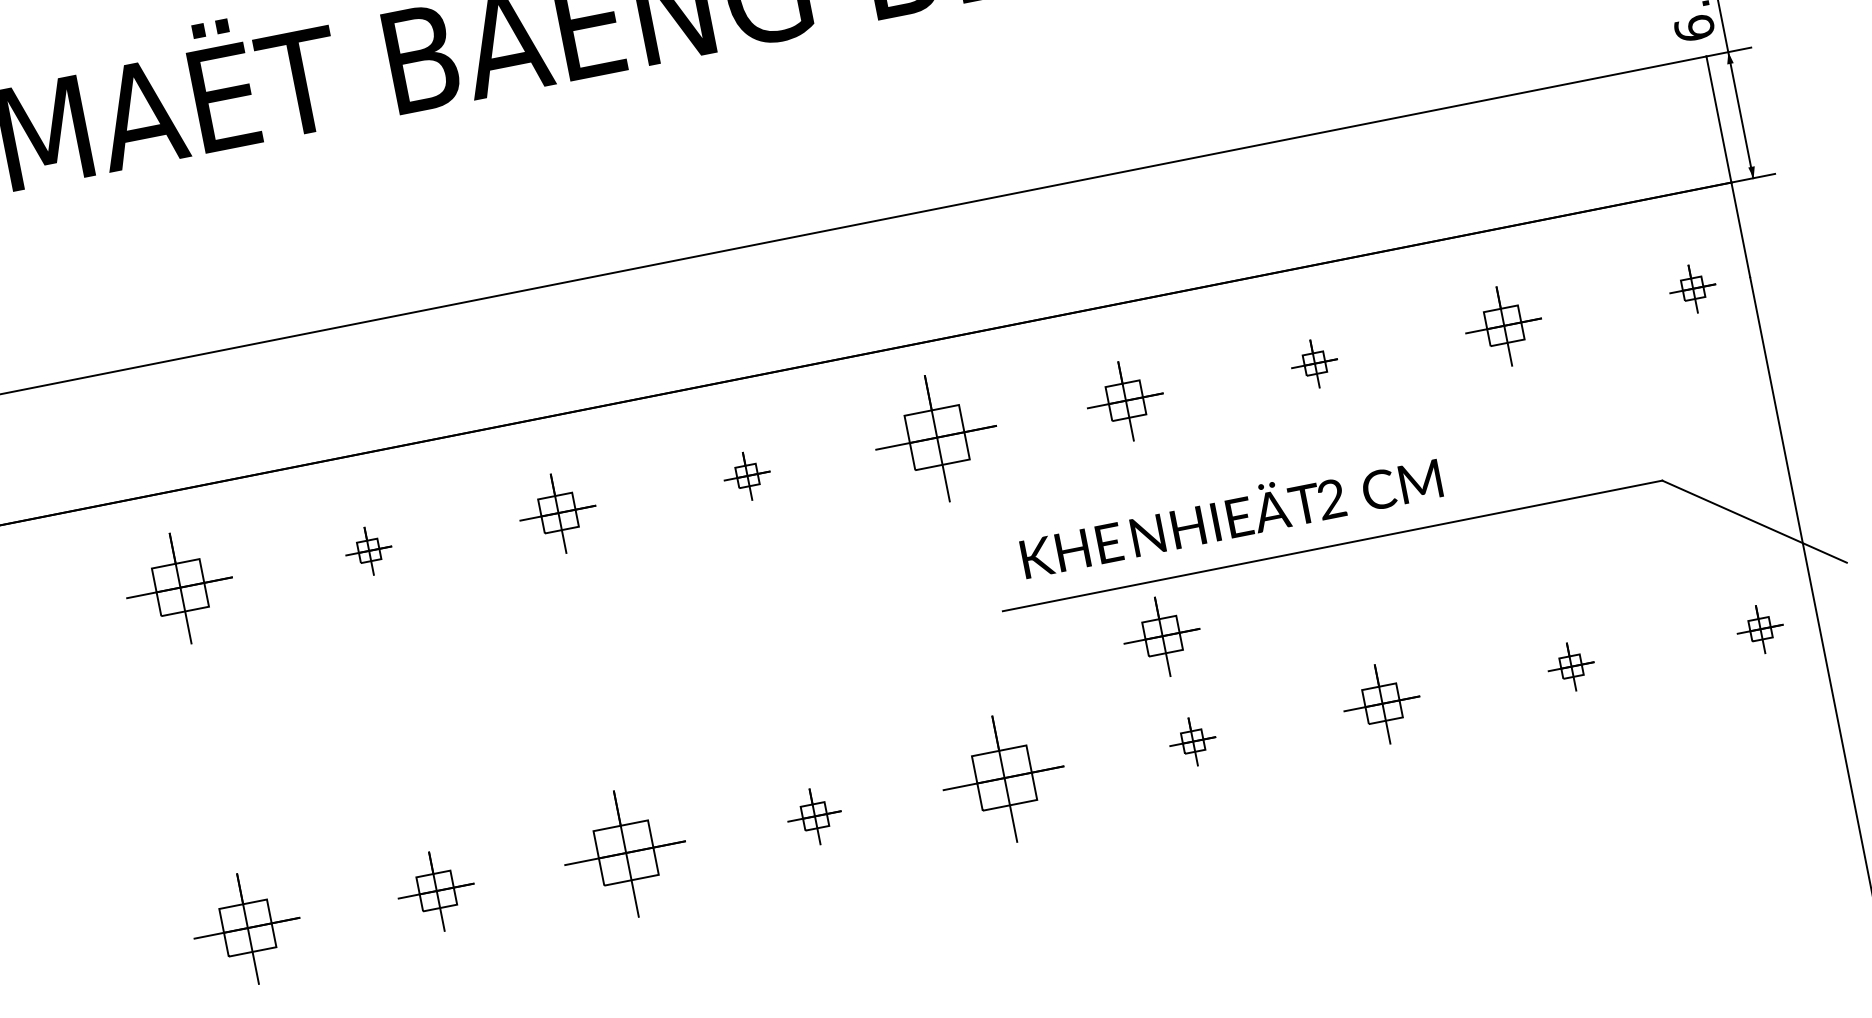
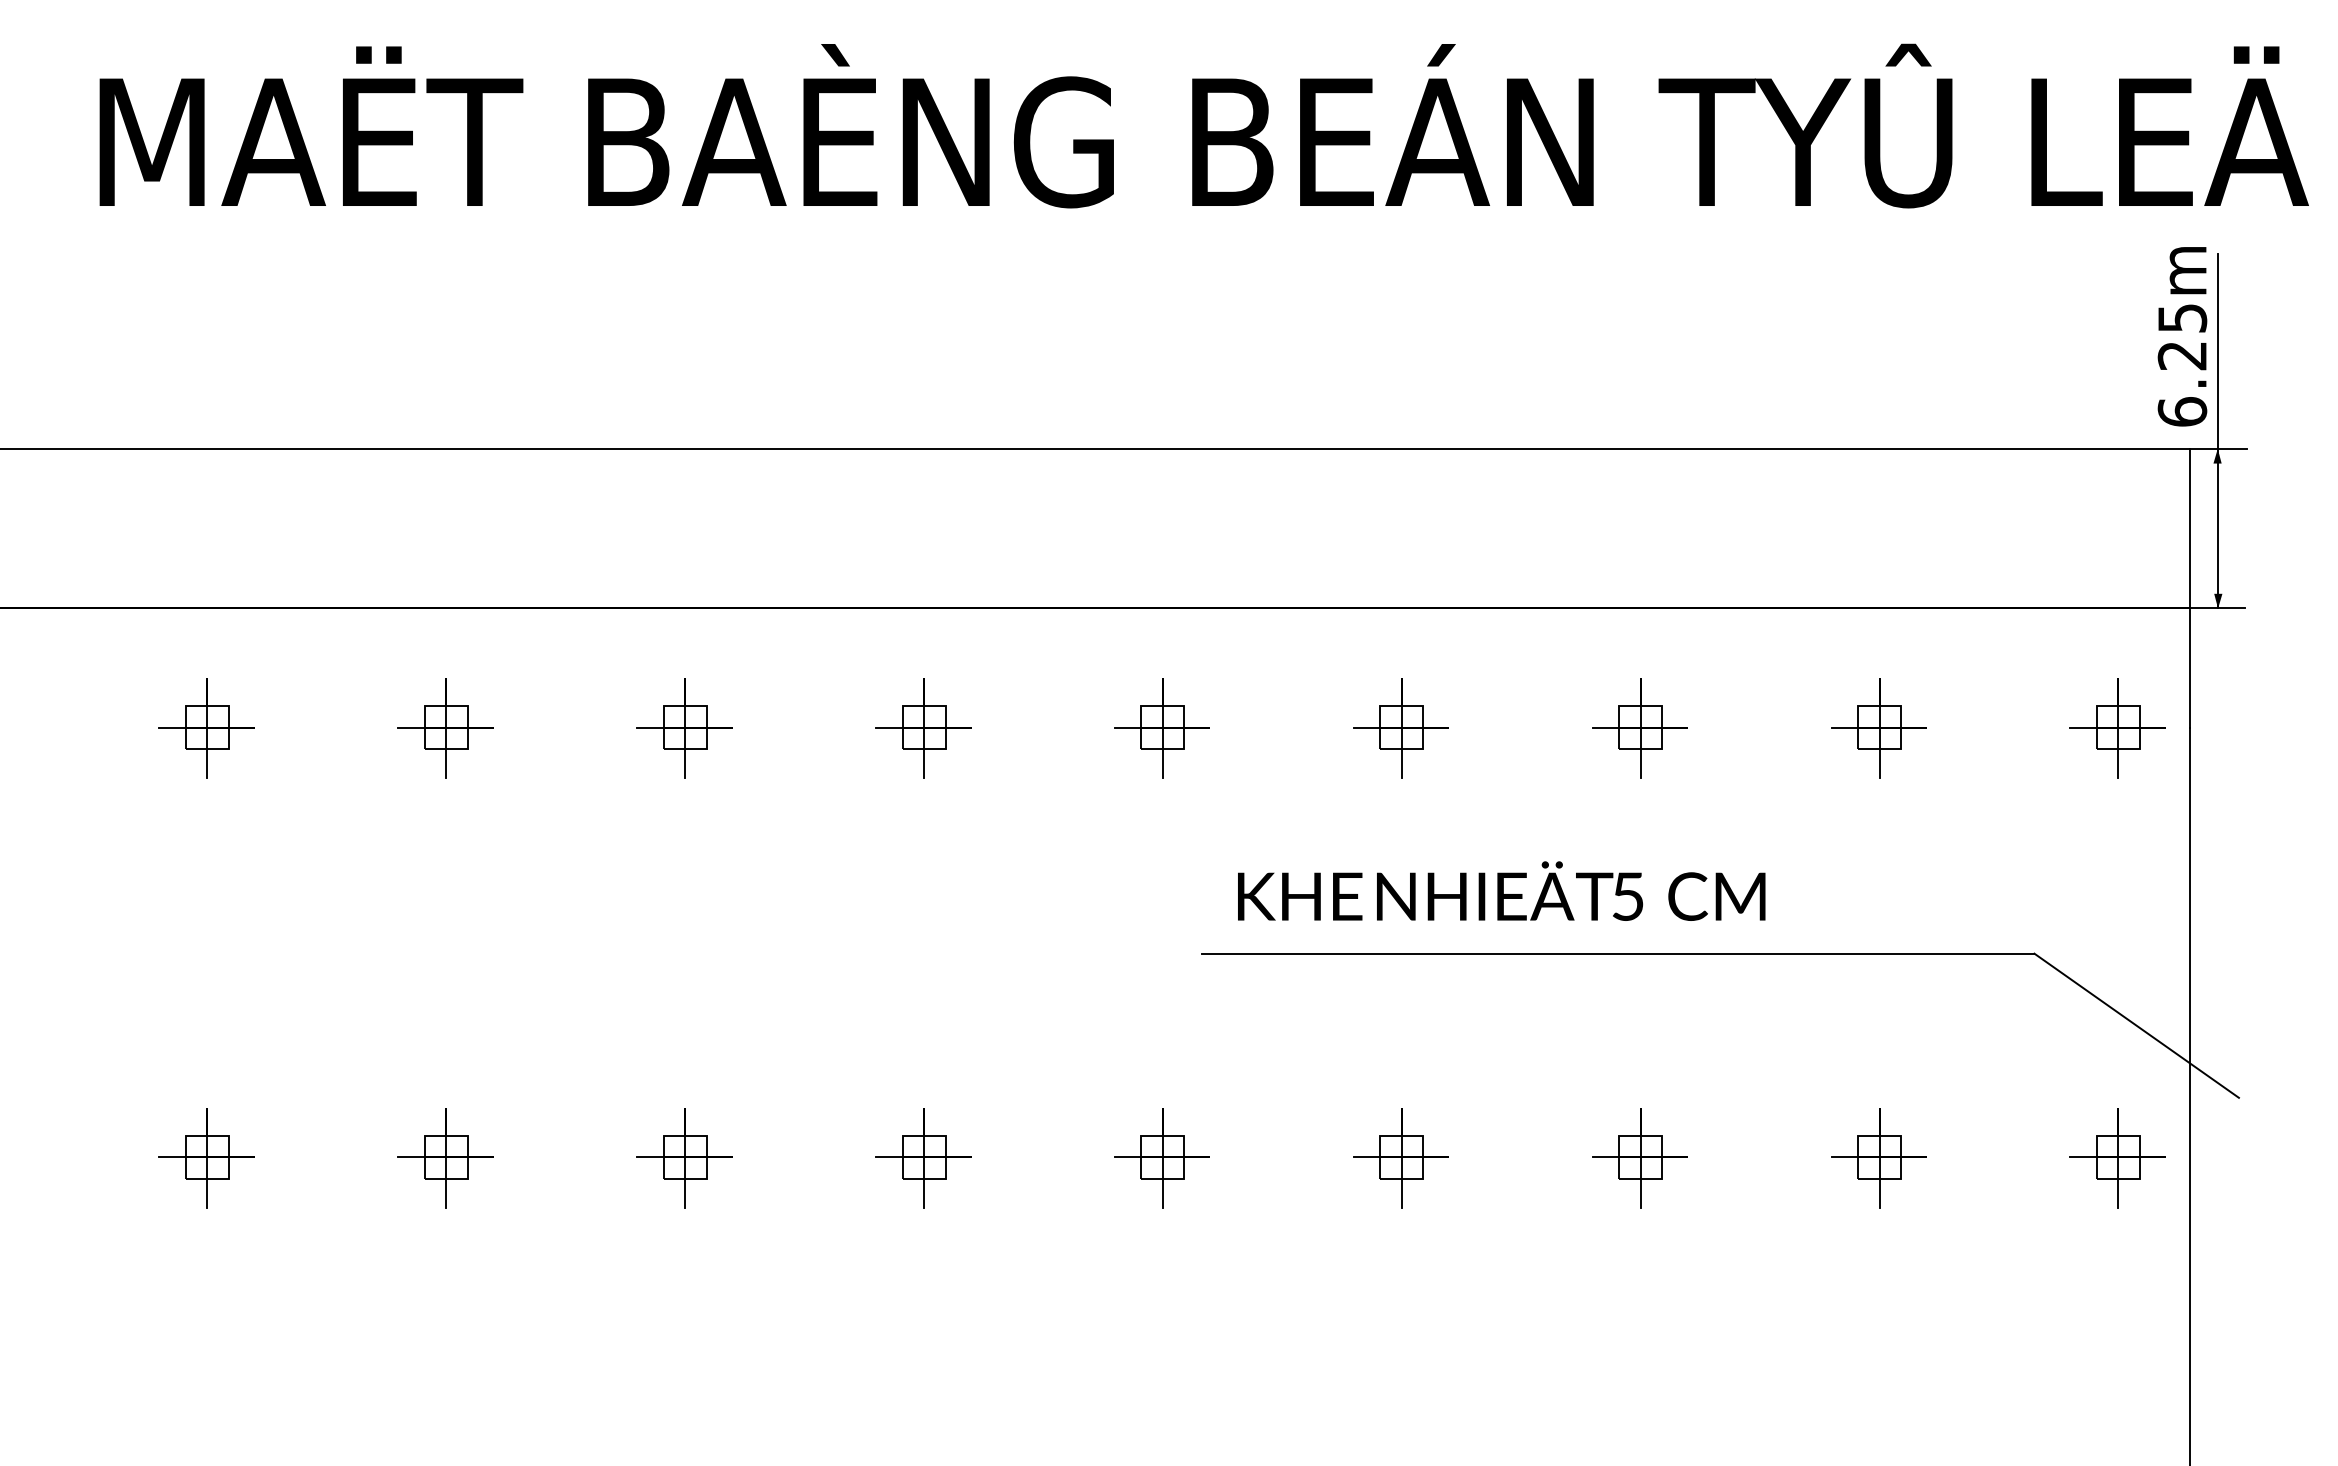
part: (1692, 289) -> (2117, 728), size x1.67
part: (1314, 364) -> (1639, 728), size x1.67
part: (935, 439) -> (1161, 728), size x0.62
part: (747, 476) -> (923, 728), size x1.67
text: (1331, 499) -> (1627, 896), 2 -> 5
part: (368, 551) -> (445, 728), size x1.67
part: (179, 588) -> (206, 728), size x0.71
part: (1760, 629) -> (2117, 1158), size x1.67
part: (1161, 637) -> (1388, 1023), removed
part: (1570, 667) -> (1878, 1158), size x1.67
part: (1192, 742) -> (1400, 1158), size x1.67
part: (1003, 779) -> (1161, 1158), size x0.62
part: (814, 817) -> (923, 1158), size x1.43
part: (625, 854) -> (684, 1158), size x0.62
part: (247, 929) -> (206, 1158), size x0.71

